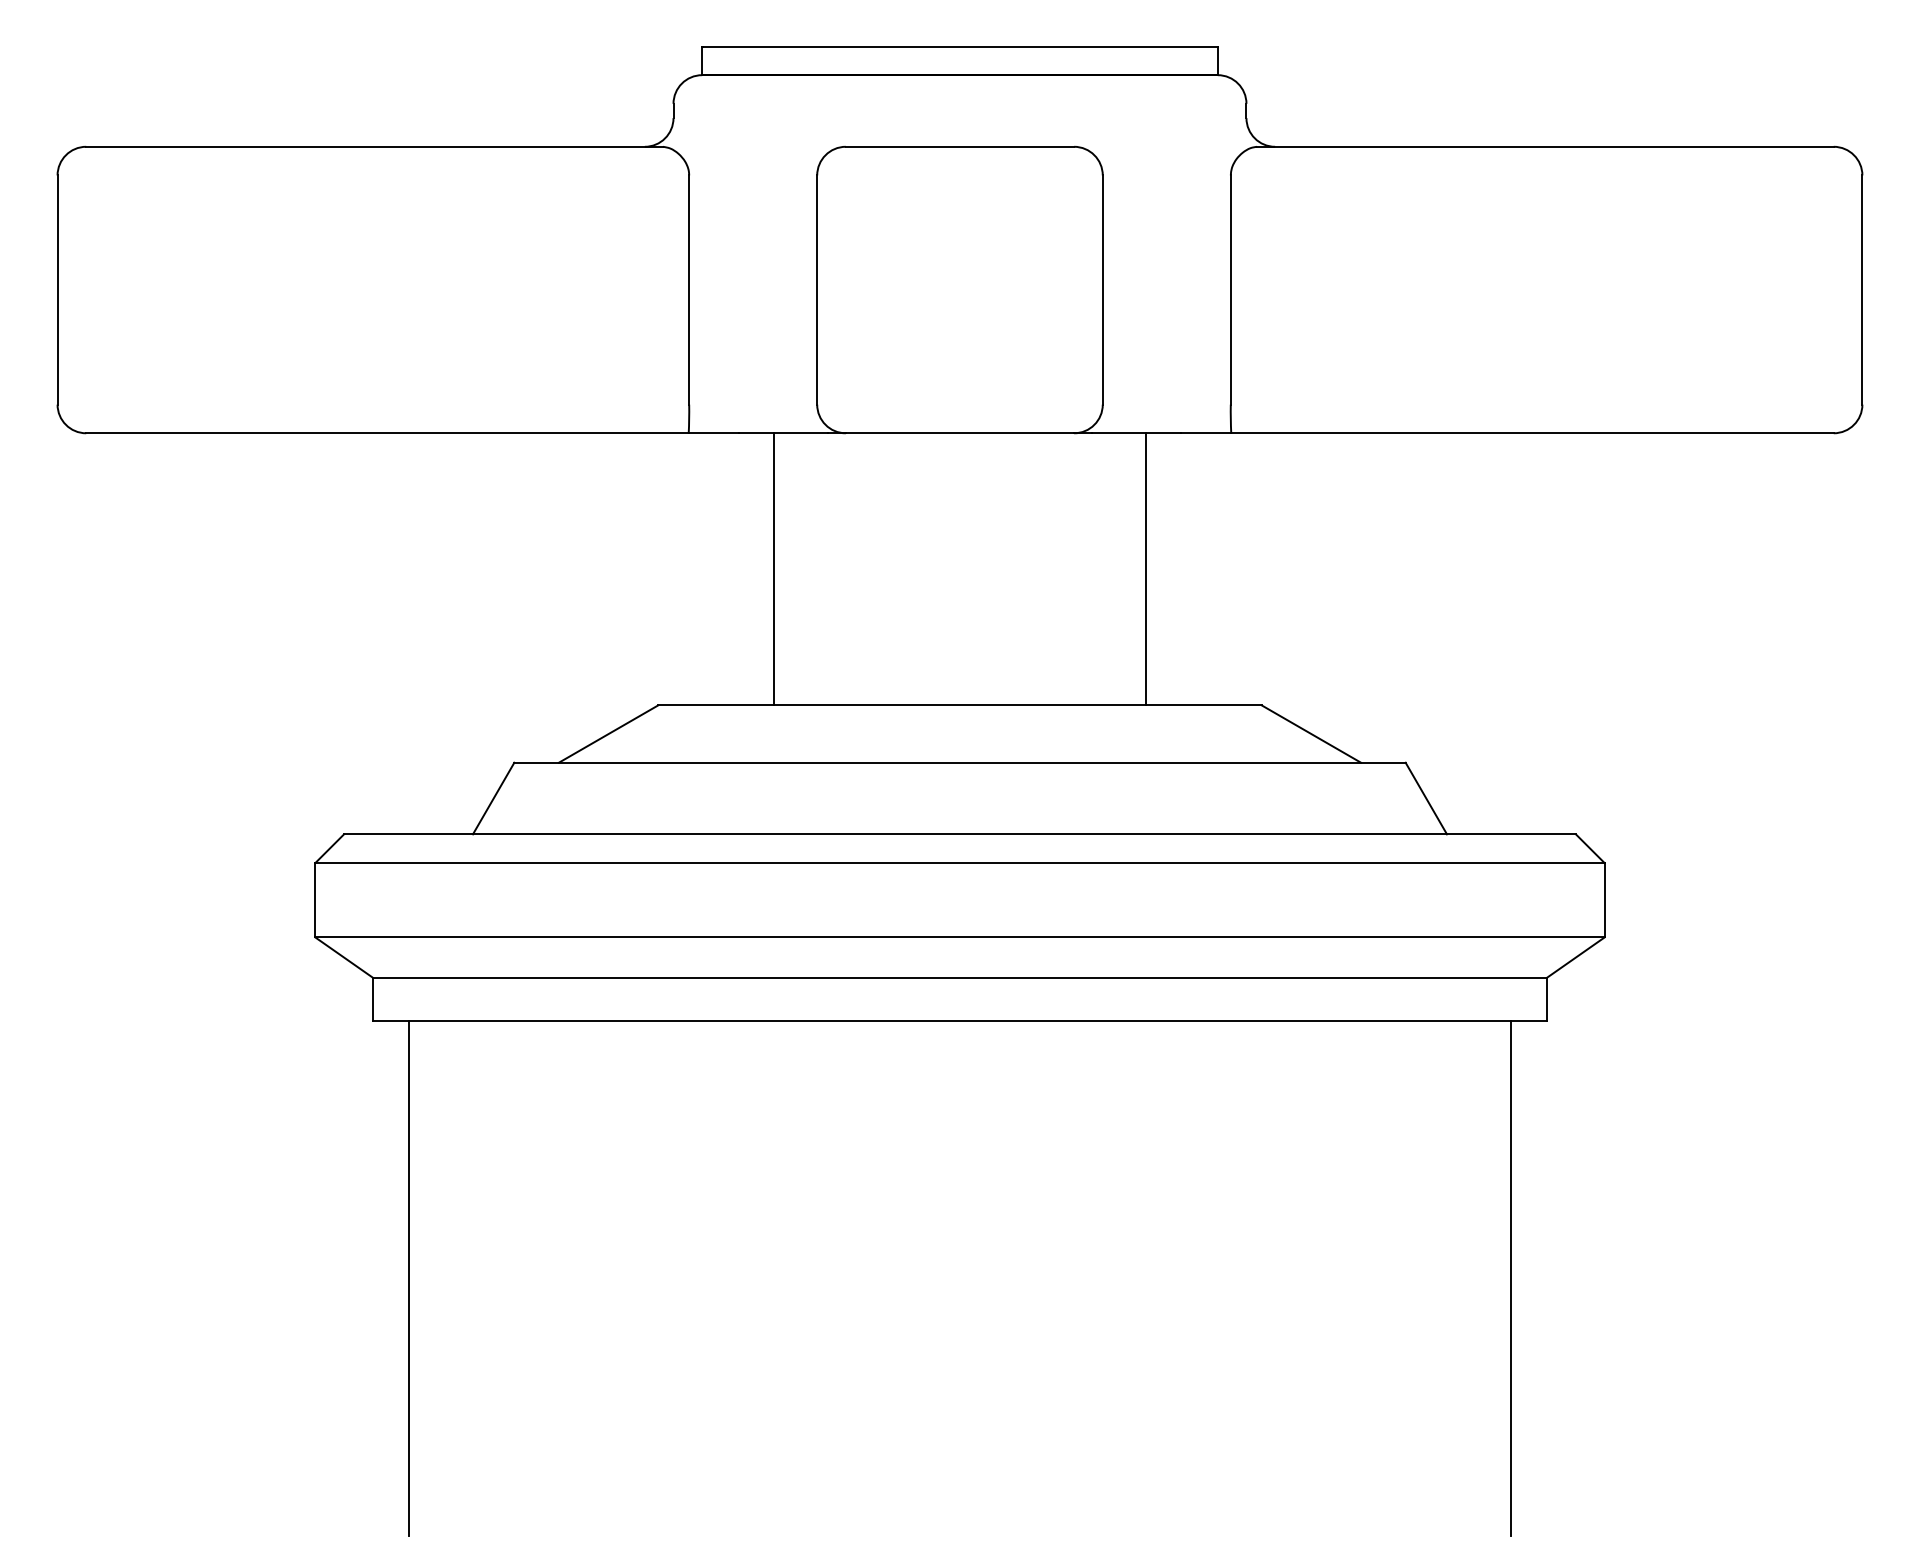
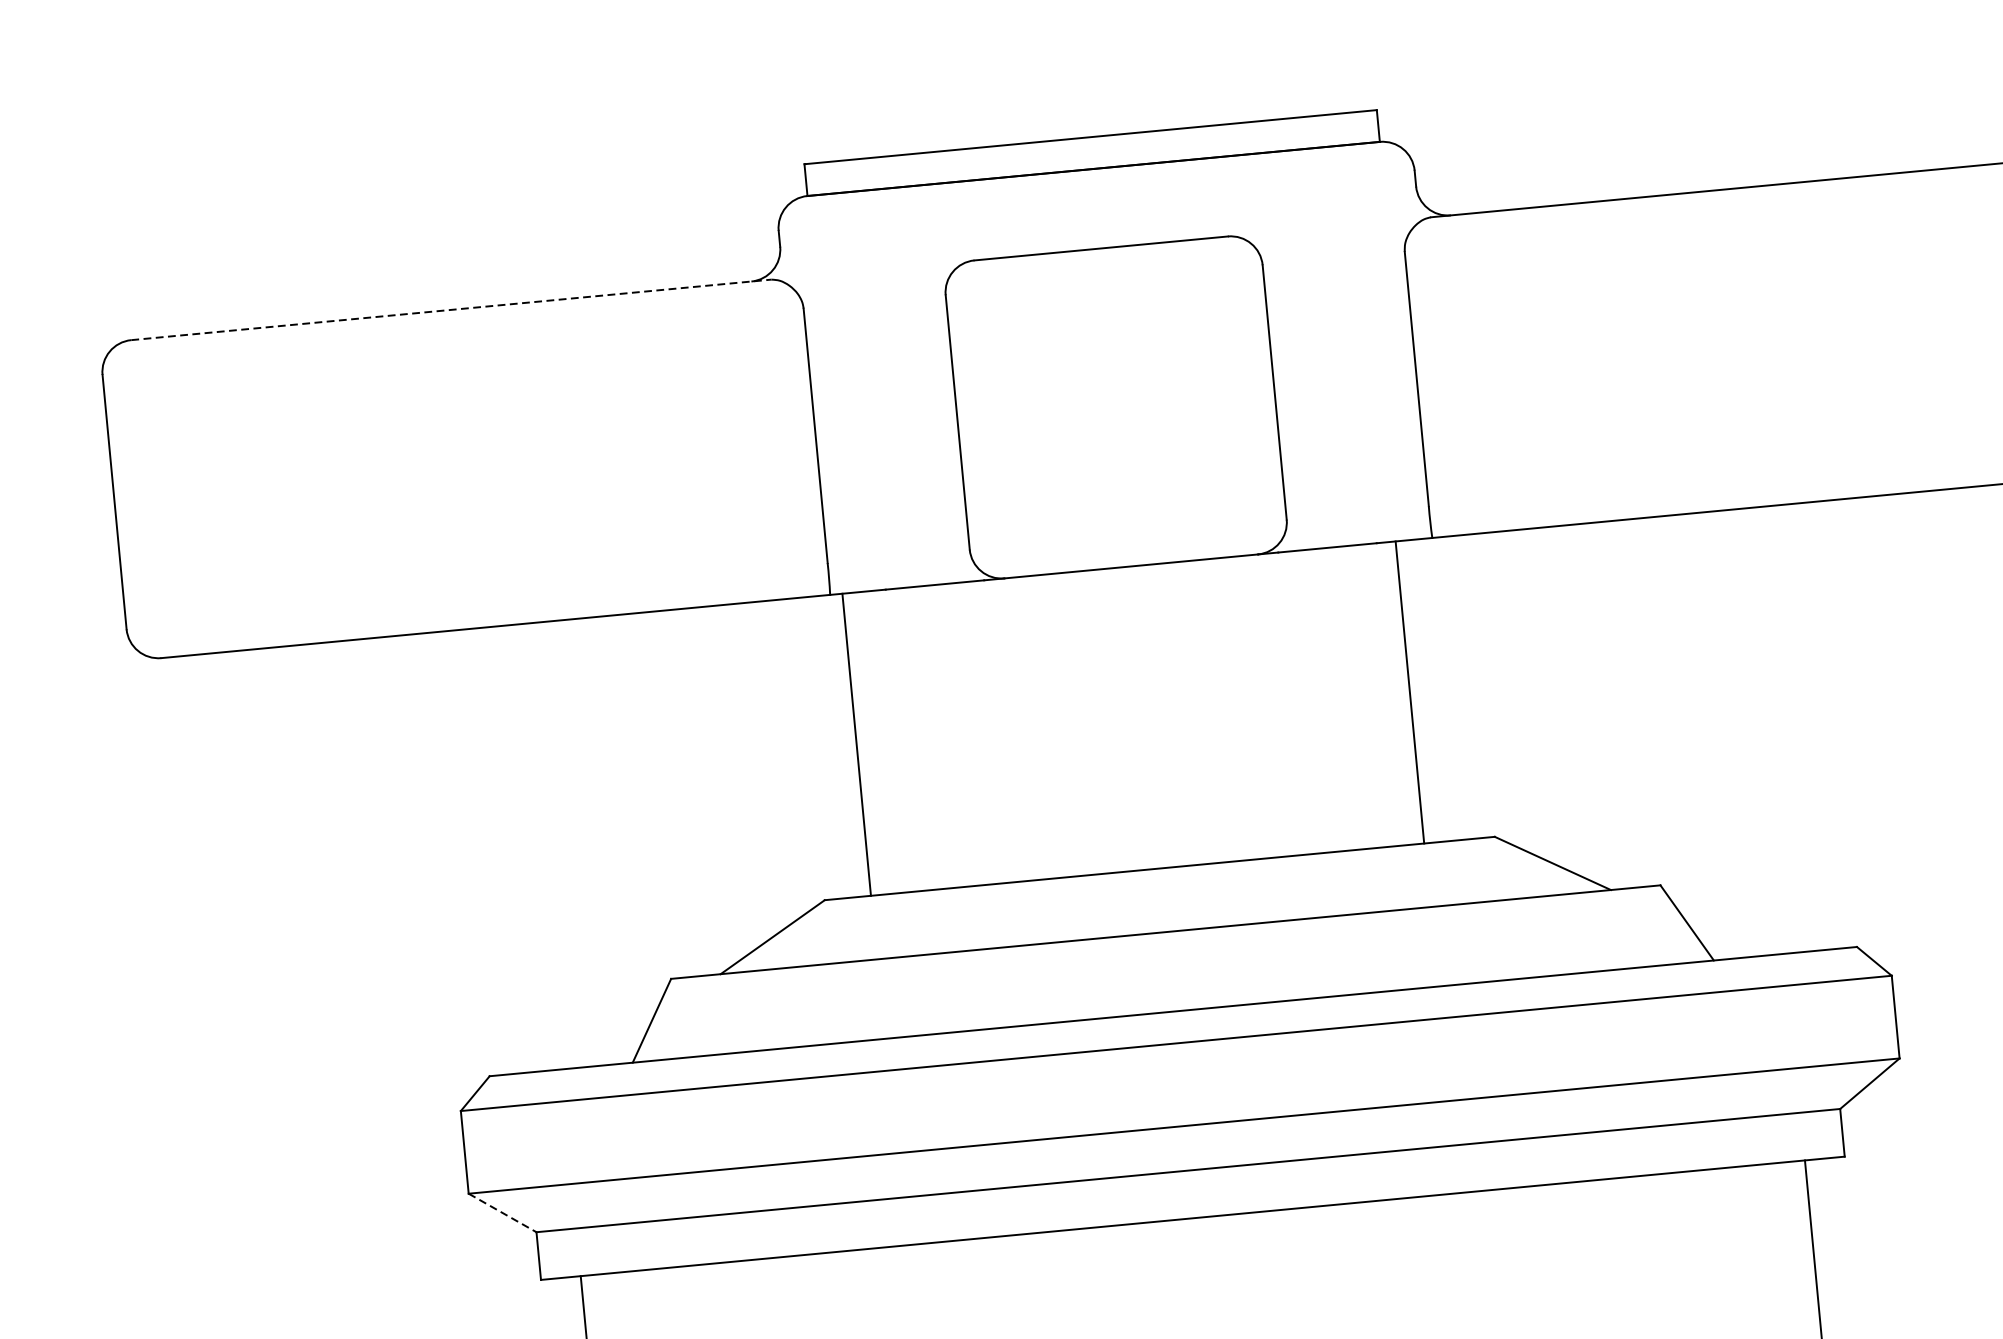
line: (375, 146) -> (452, 309), solid -> dashed
line: (773, 569) -> (856, 744), moved
line: (1146, 569) -> (1410, 692), moved
line: (344, 957) -> (503, 1212), solid -> dashed

